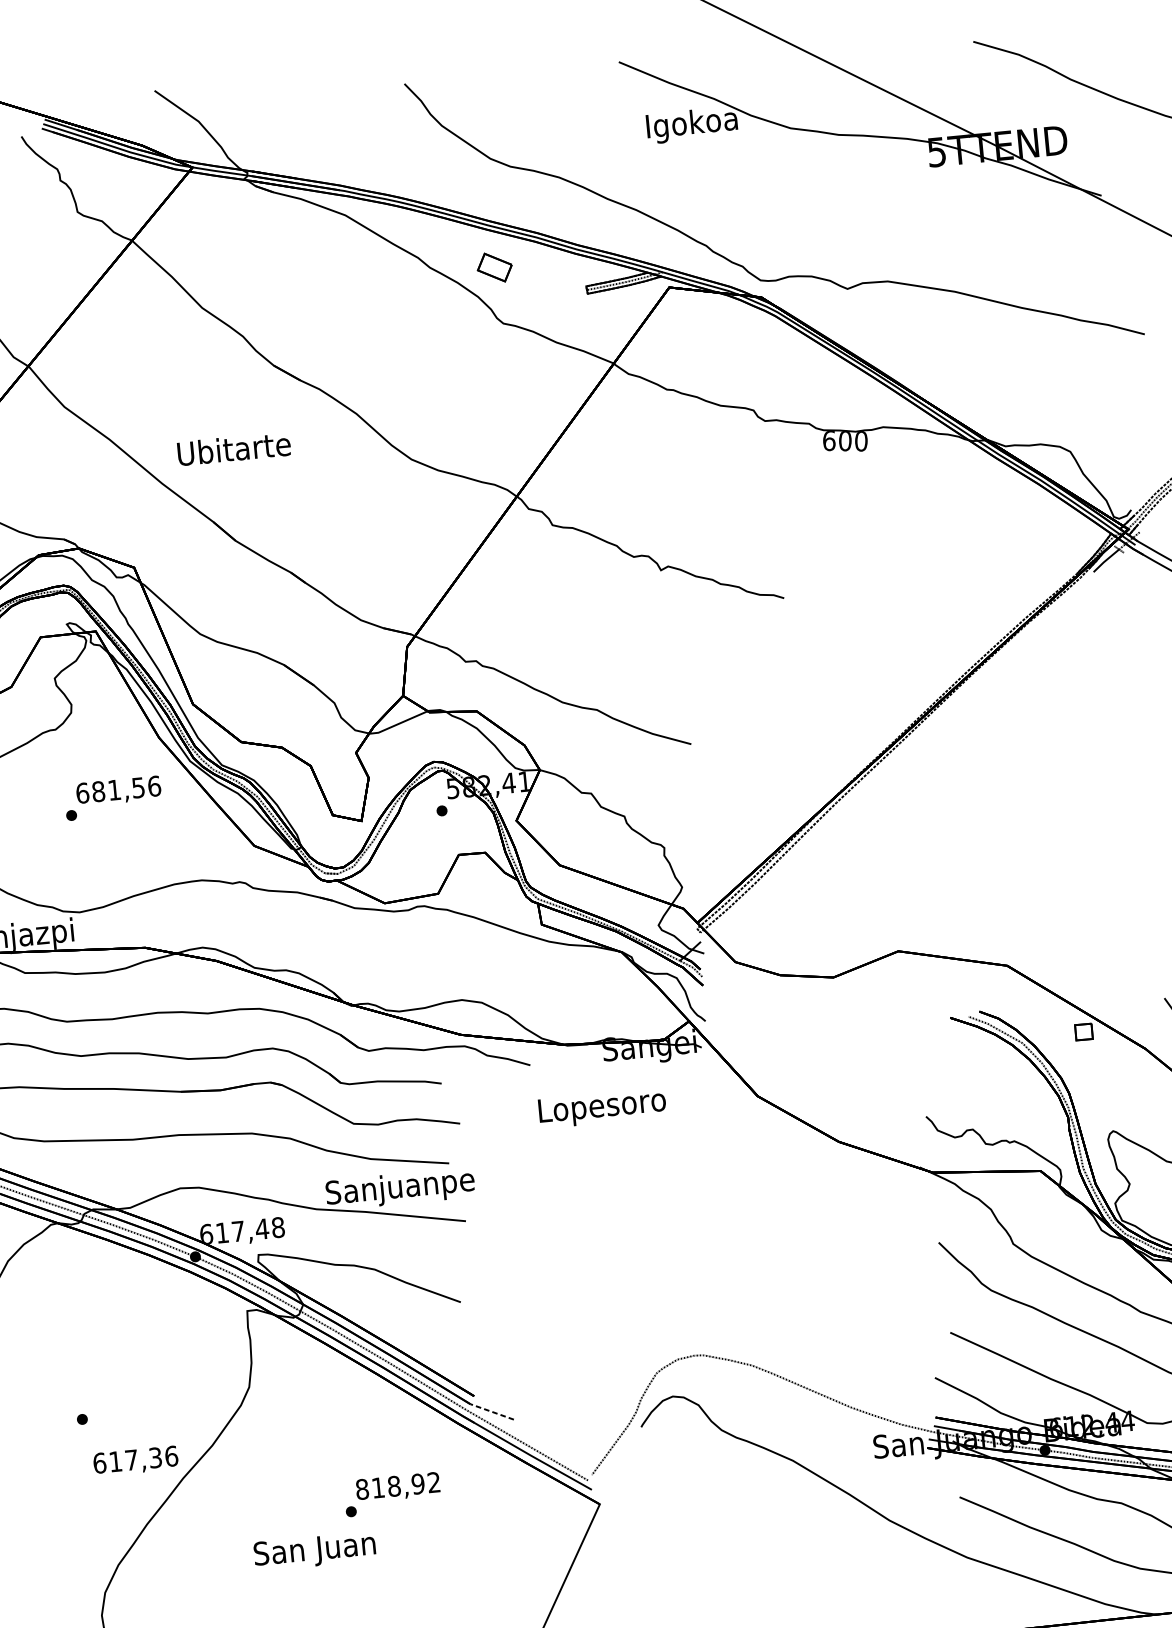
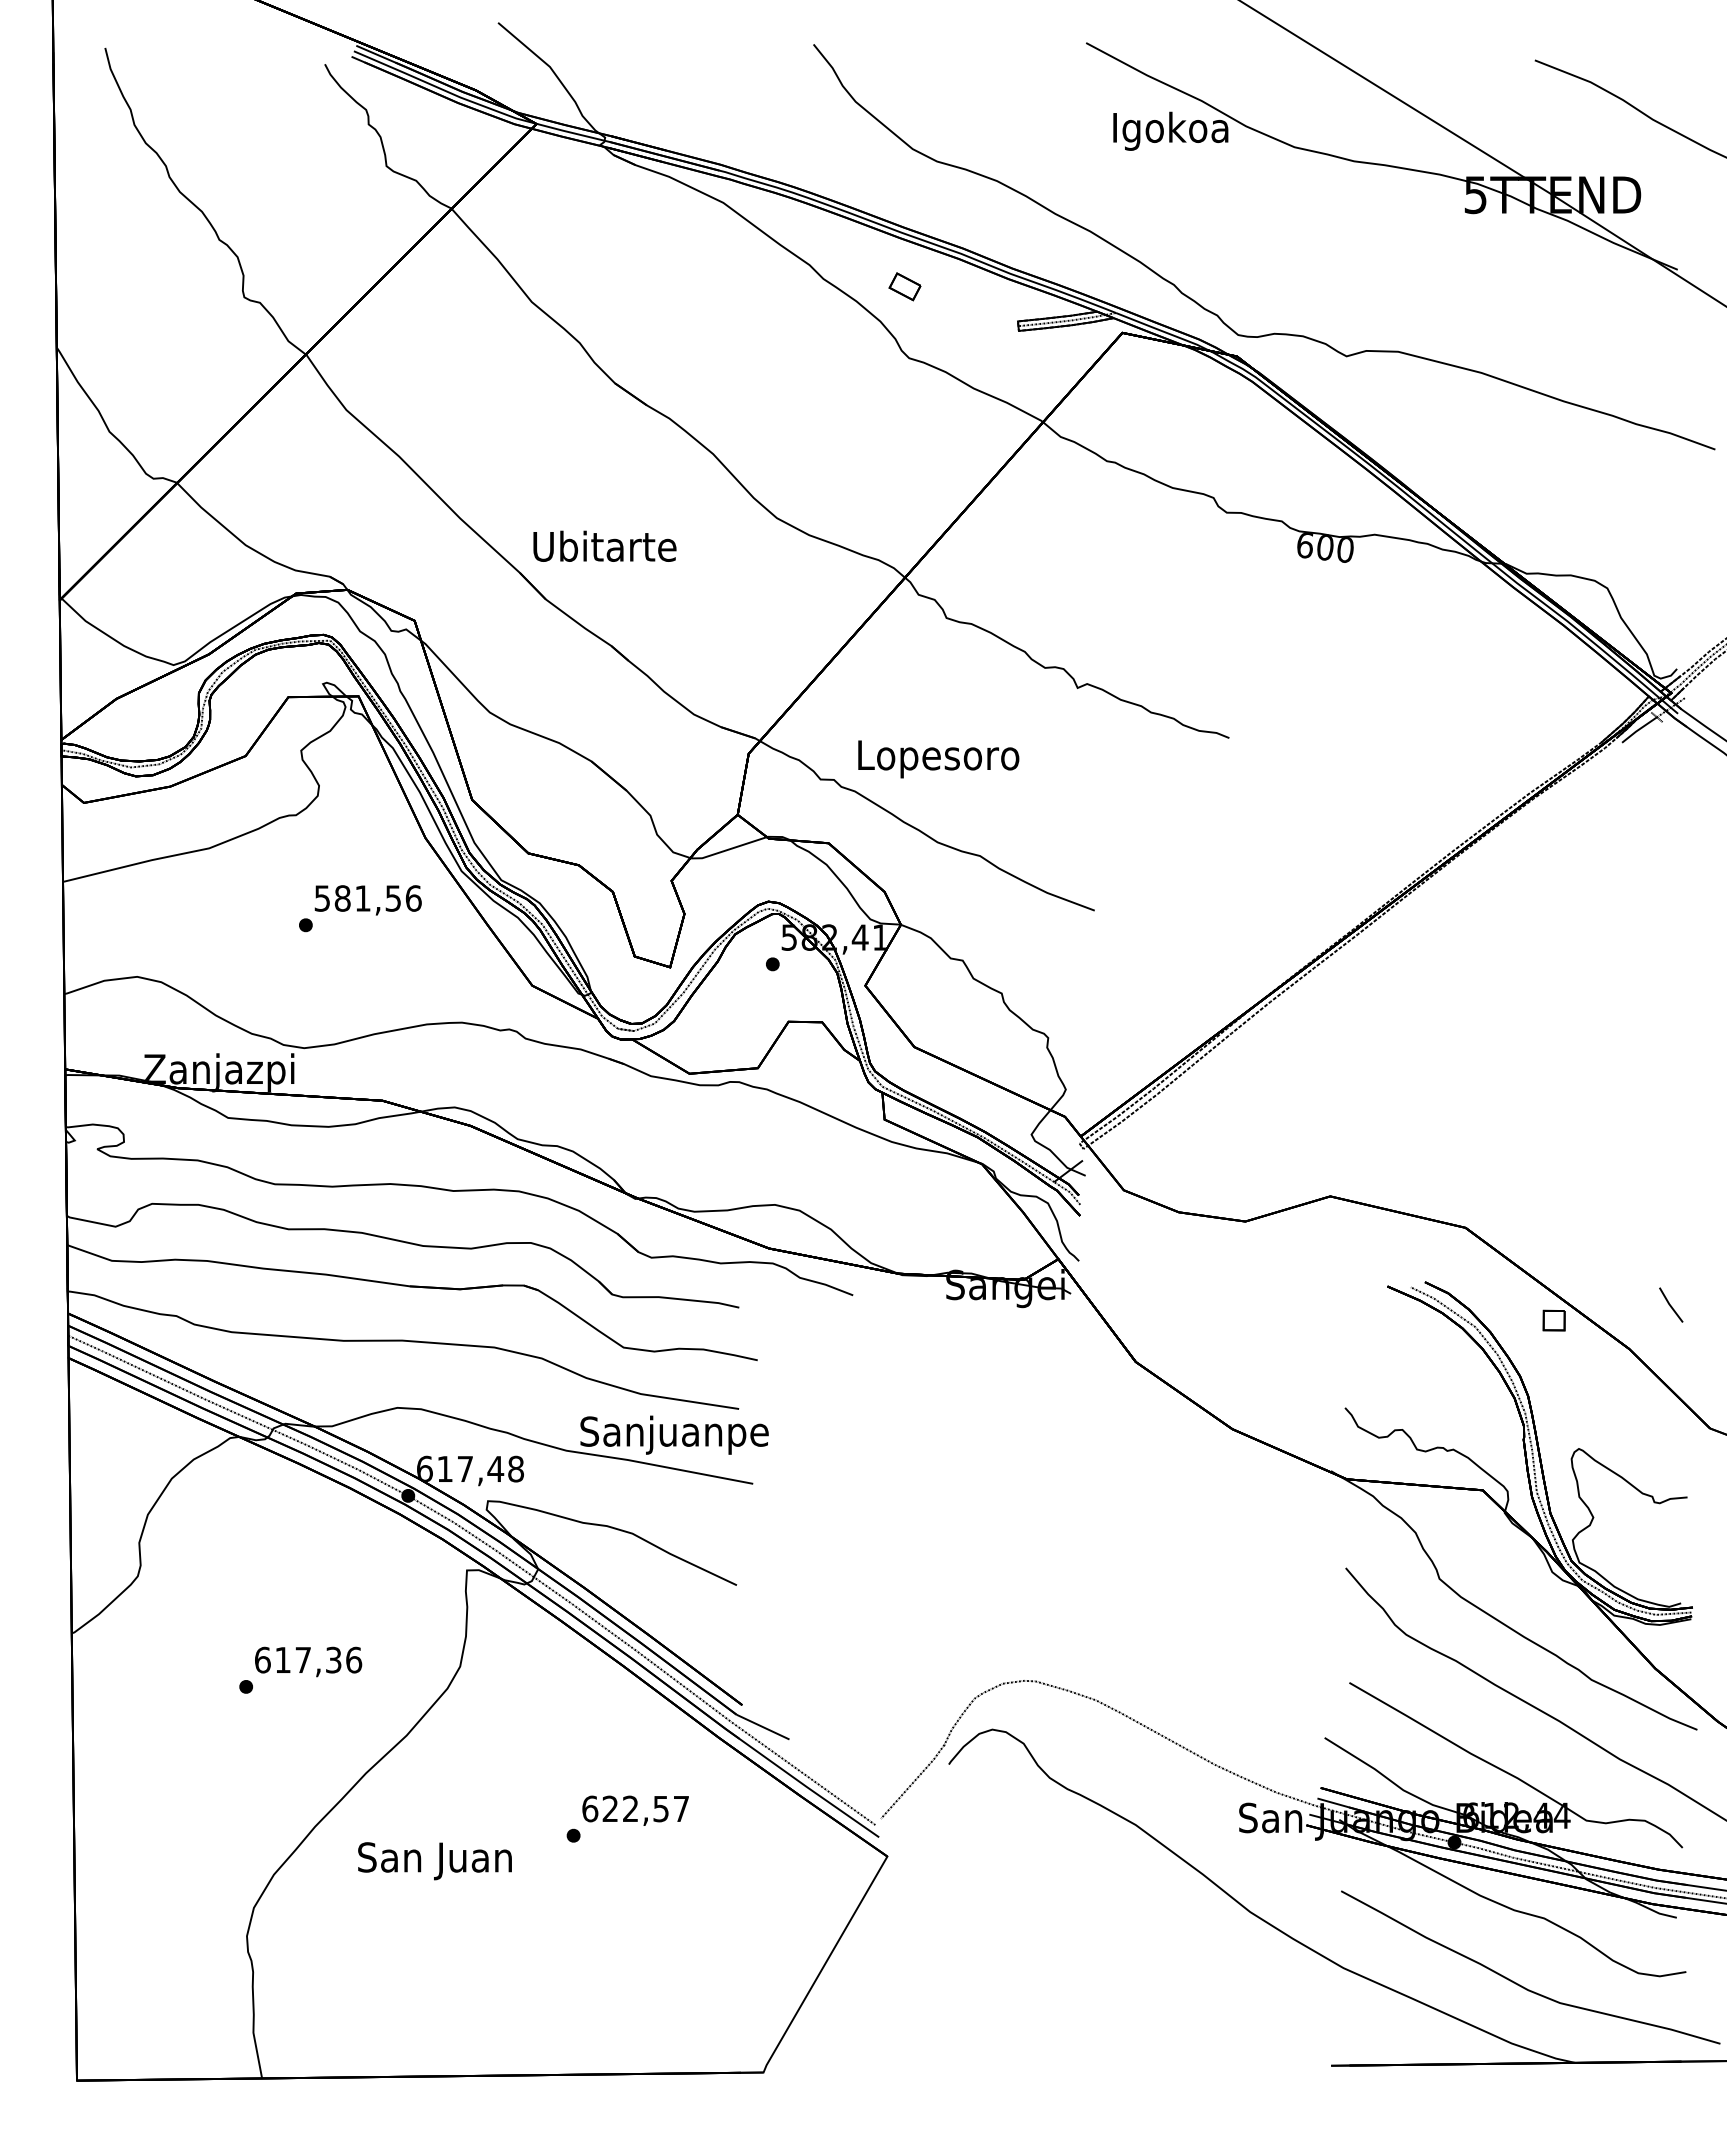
part: (494, 267) -> (904, 286), size x0.71
text: (233, 448) -> (604, 545), moved
text: (82, 793) -> (322, 898), 681,56 -> 581,56
text: (602, 1108) -> (938, 759), moved
line: (491, 1411) -> (762, 1726), dashed -> solid
text: (135, 1460) -> (308, 1661), moved
text: (397, 1485) -> (635, 1808), 818,92 -> 622,57
text: (314, 1551) -> (434, 1861), moved

